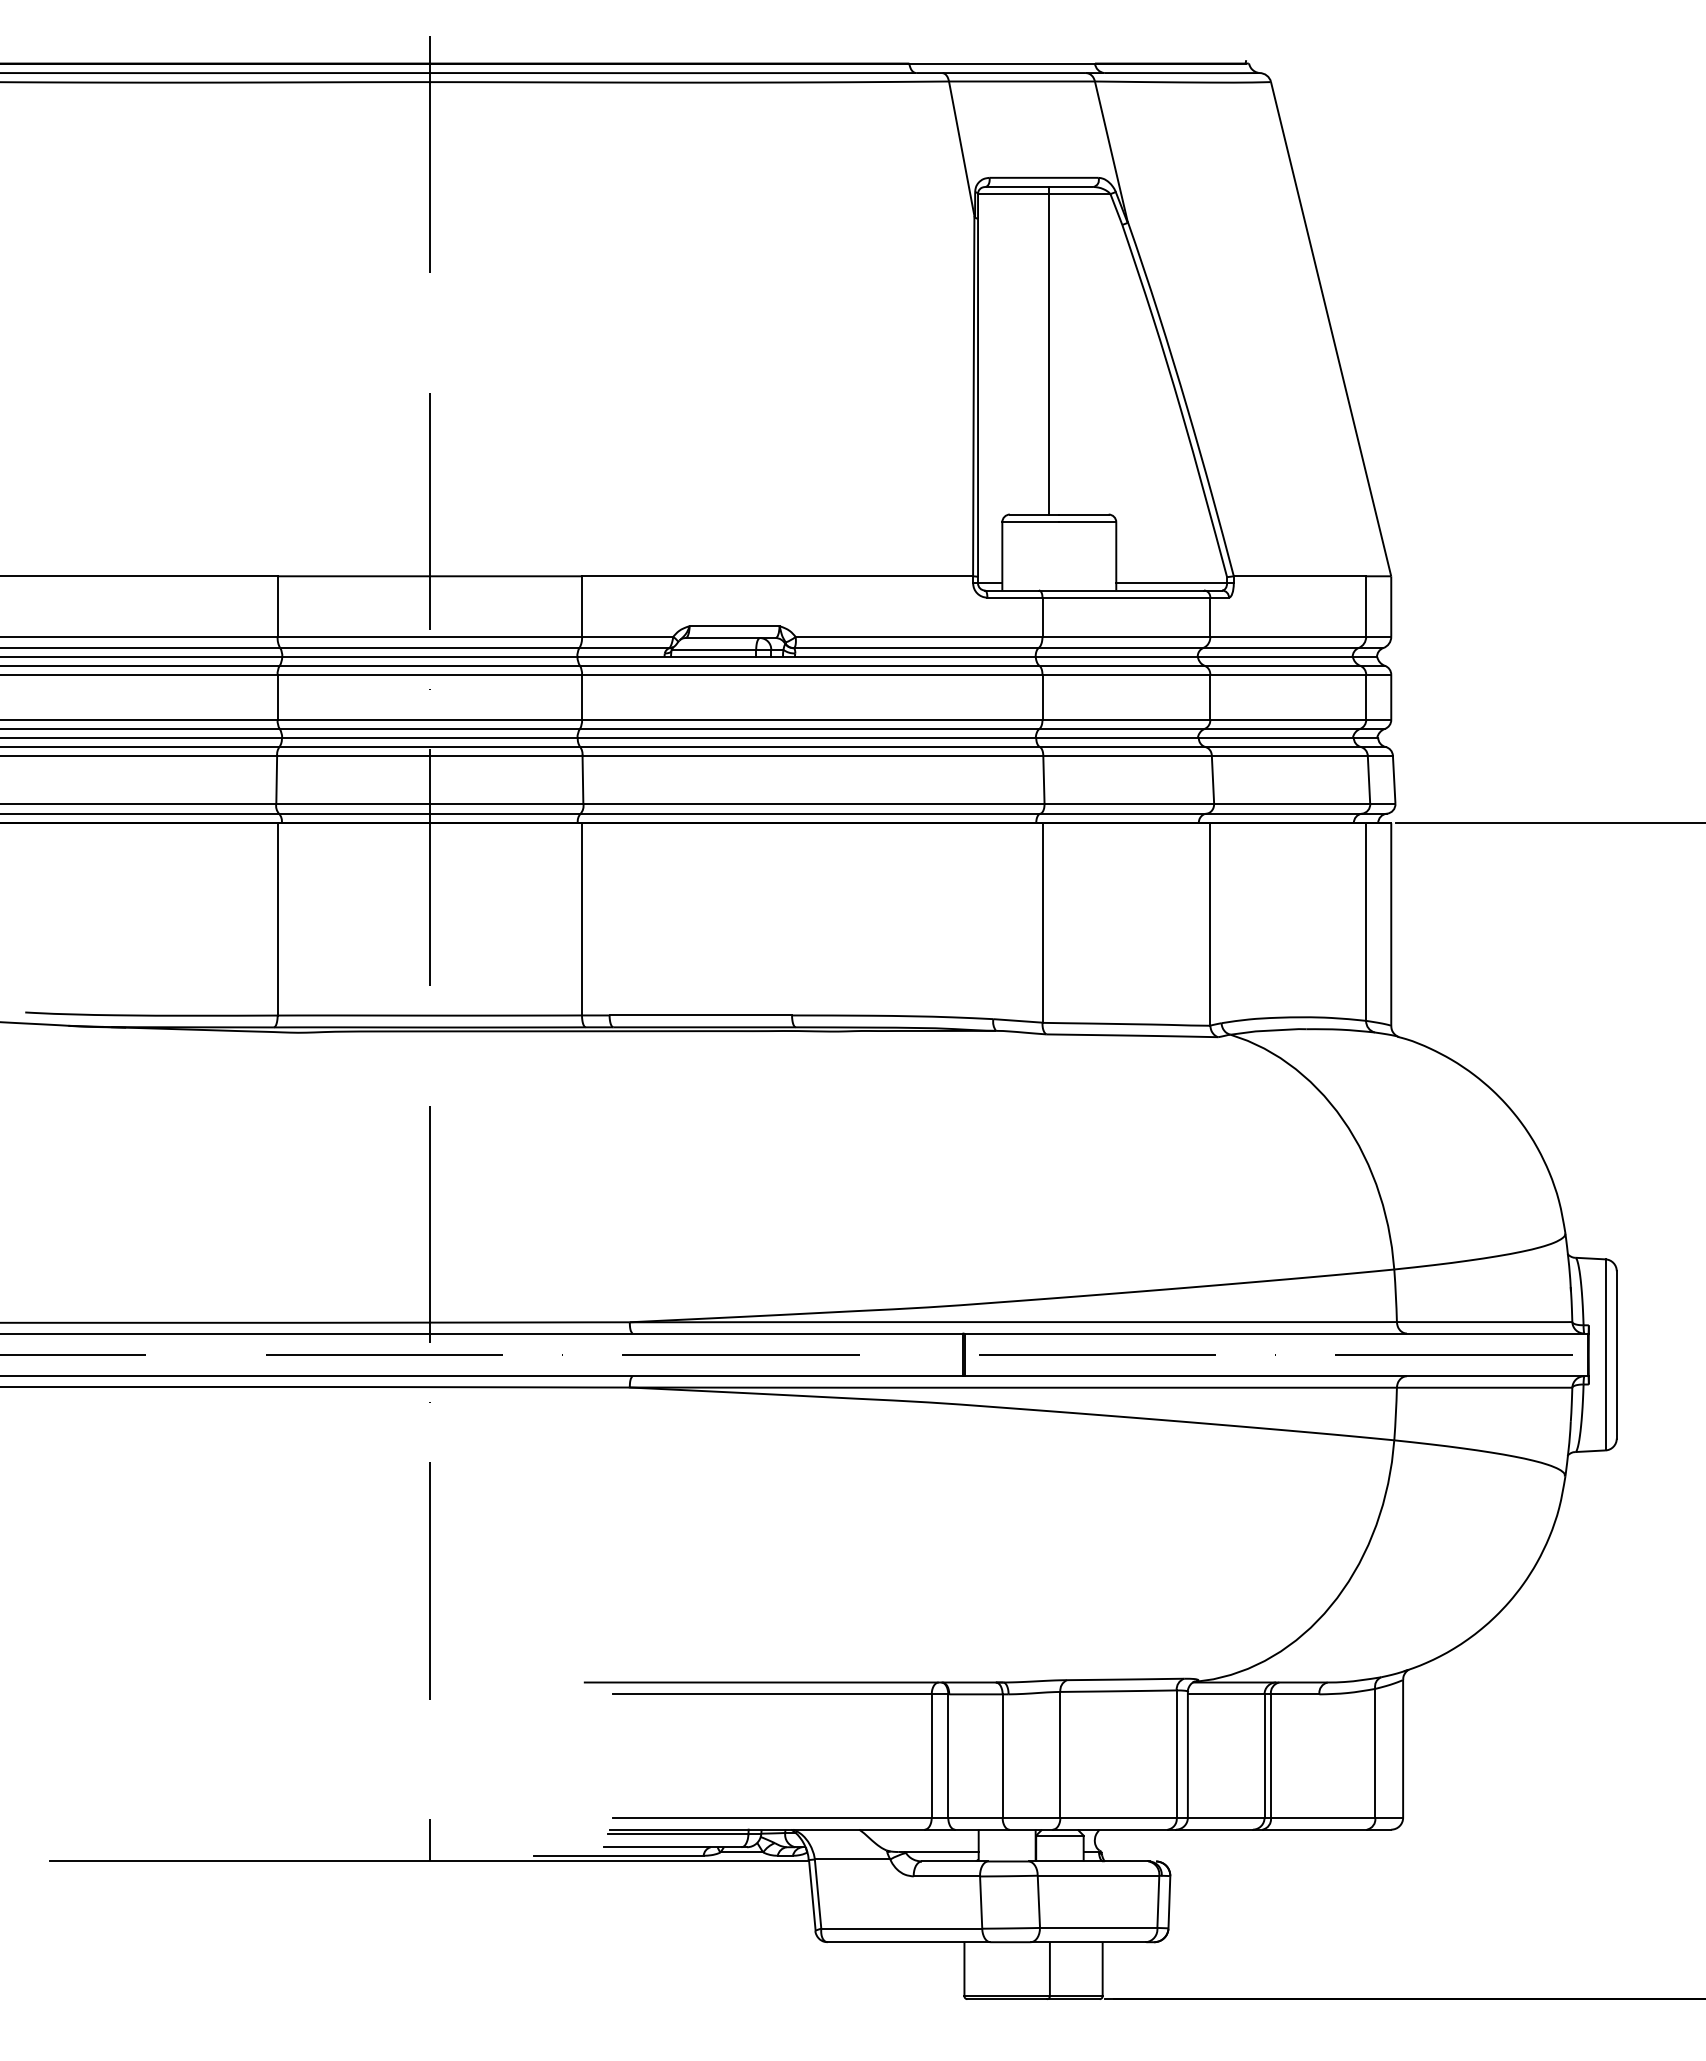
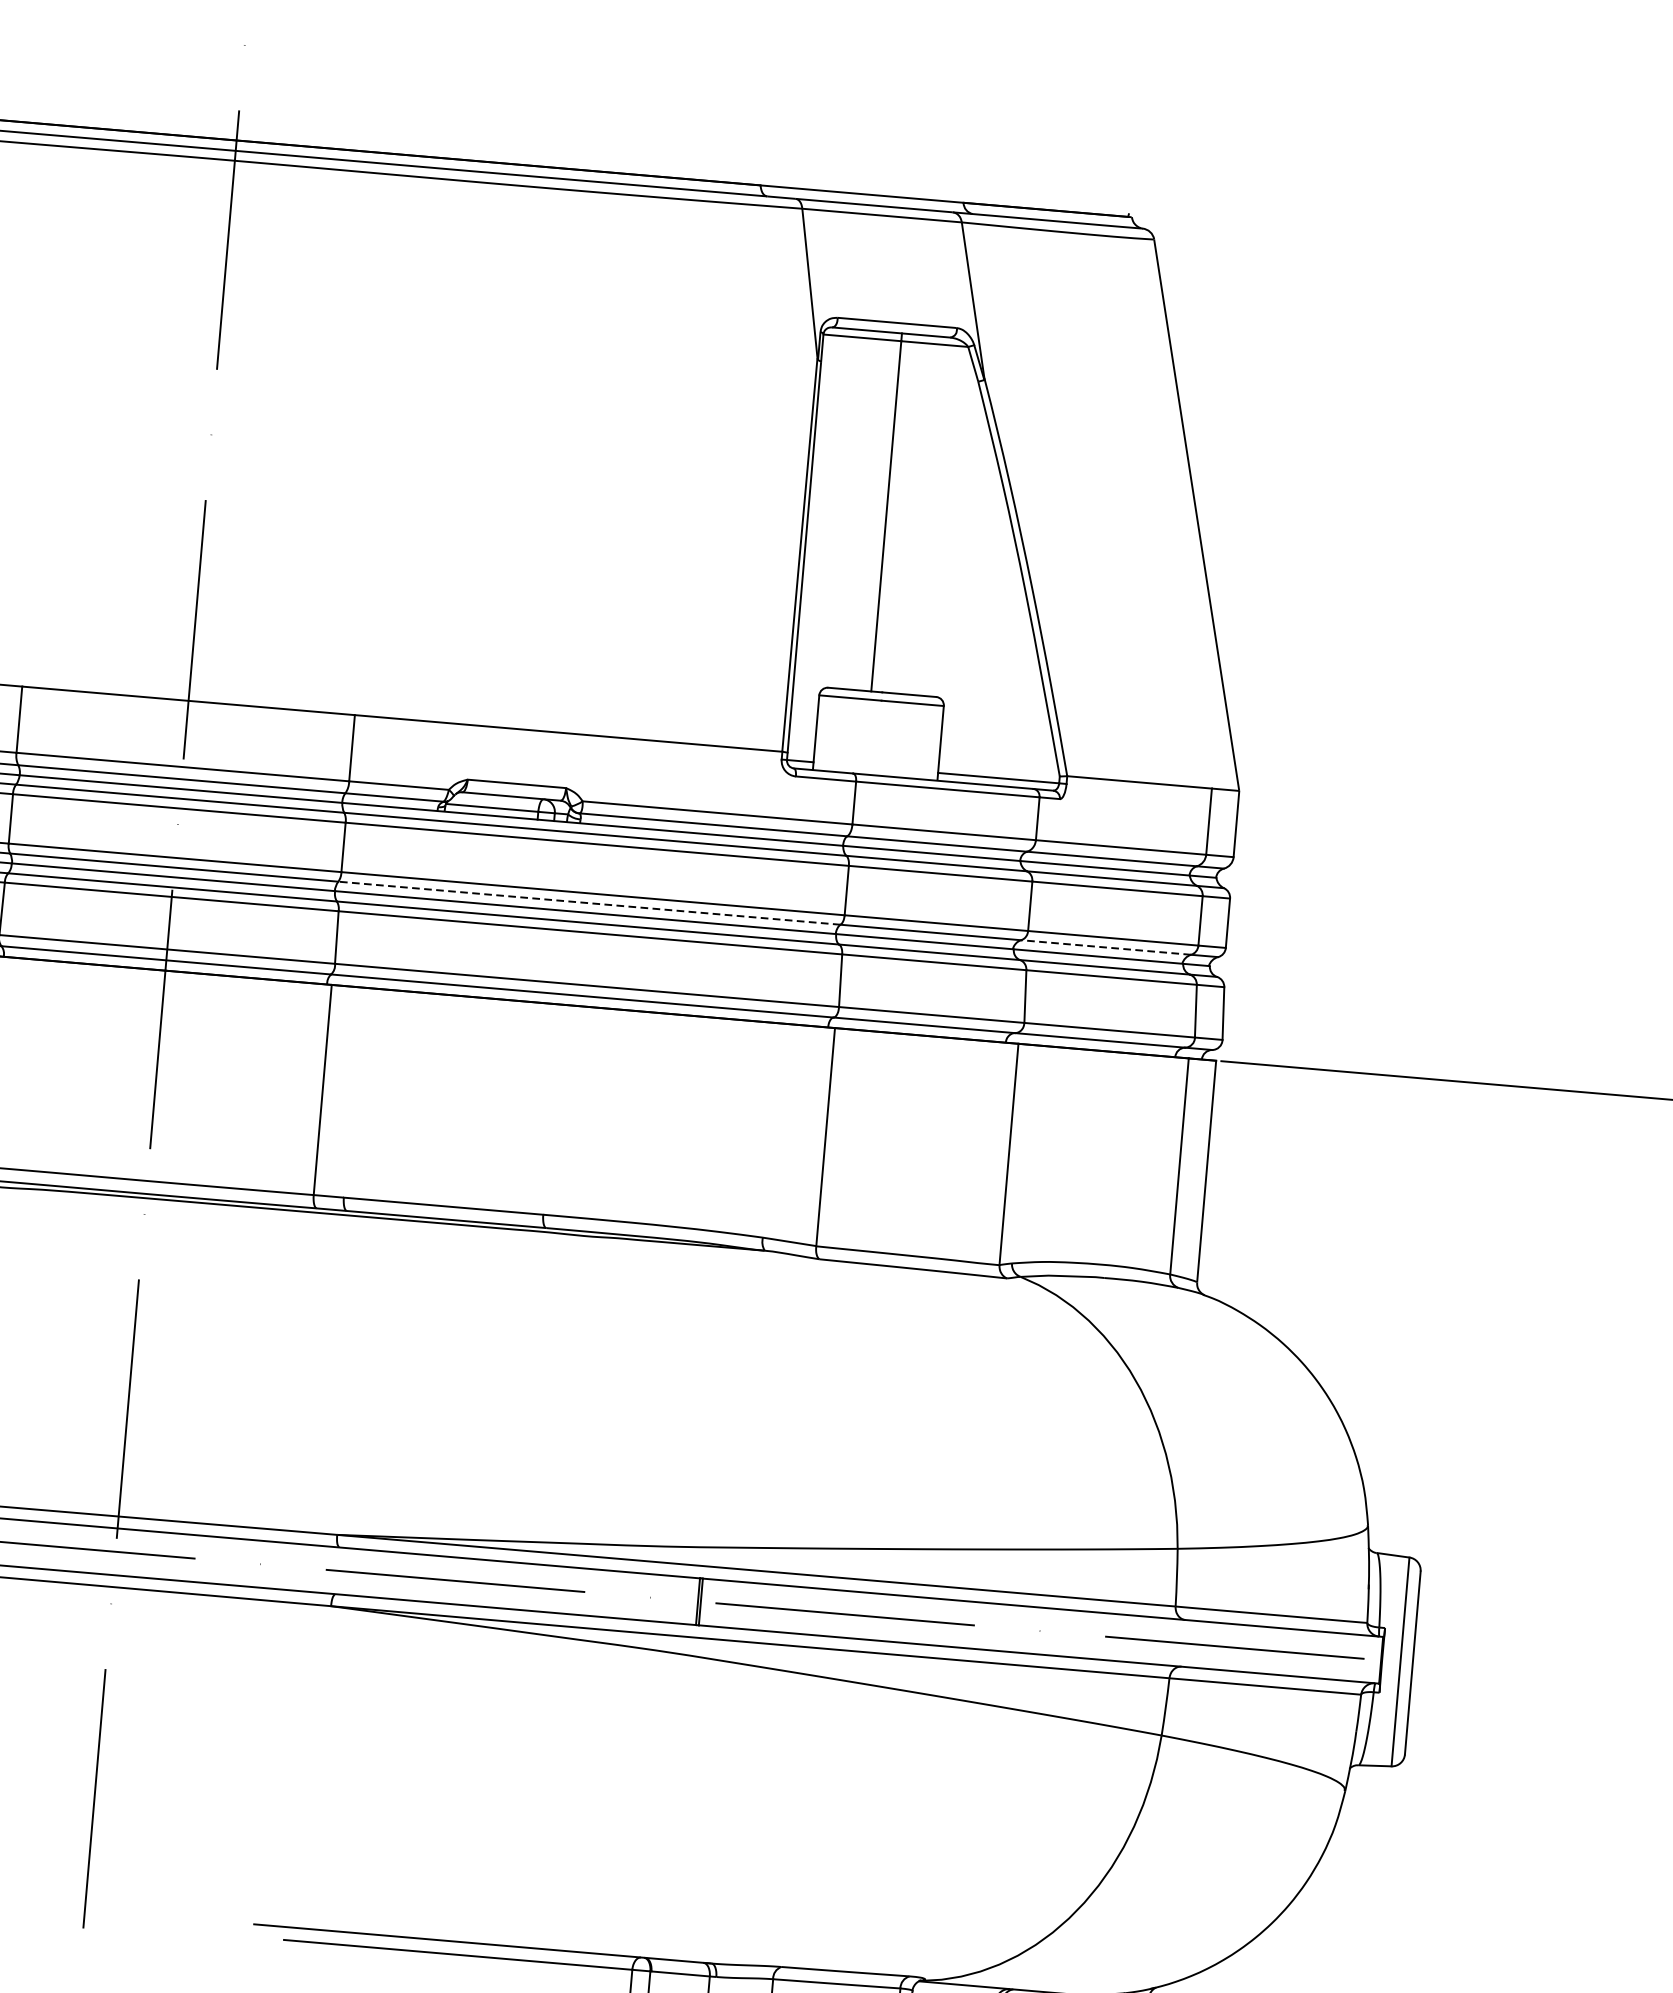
line: (809, 728) -> (589, 902), solid -> dashed
line: (1282, 728) -> (1106, 947), solid -> dashed

